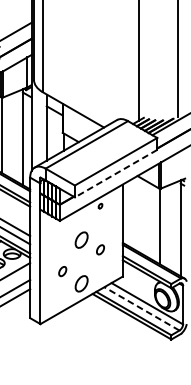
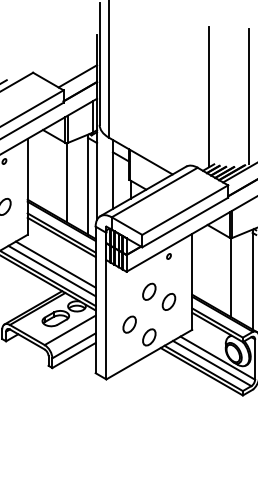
line: (116, 173) -> (185, 222), dashed -> solid
part: (100, 249) -> (168, 301), size x1.67
part: (62, 271) -> (129, 324), size x1.67
line: (141, 308) -> (211, 363), dashed -> solid

